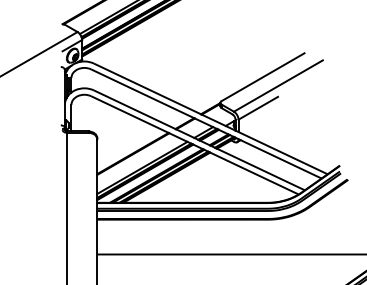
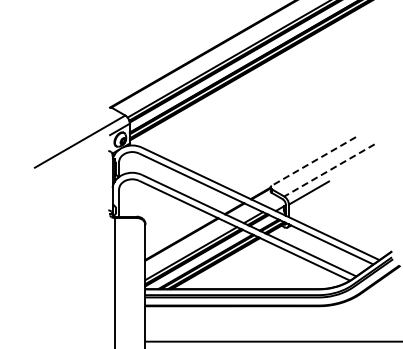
line: (262, 77) -> (313, 161), solid -> dashed
line: (278, 86) -> (329, 170), solid -> dashed

